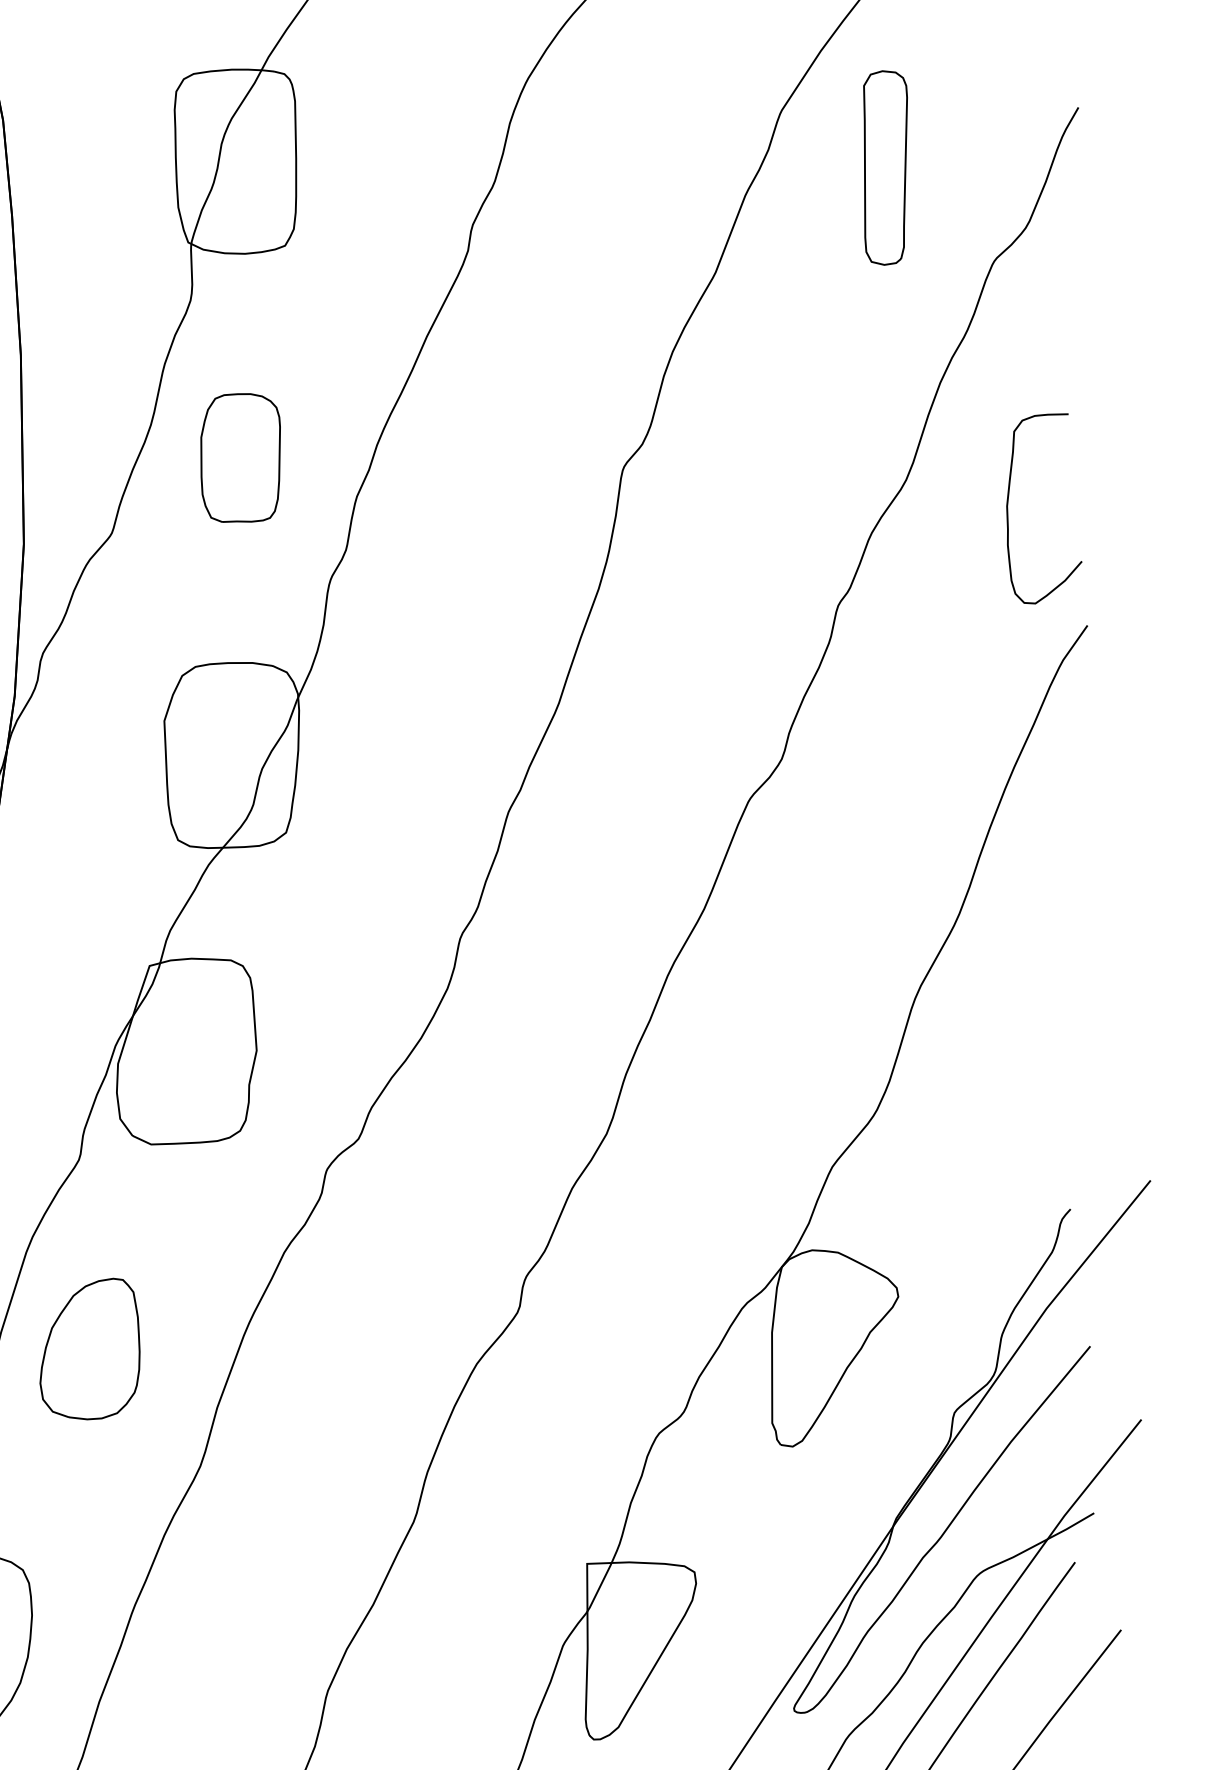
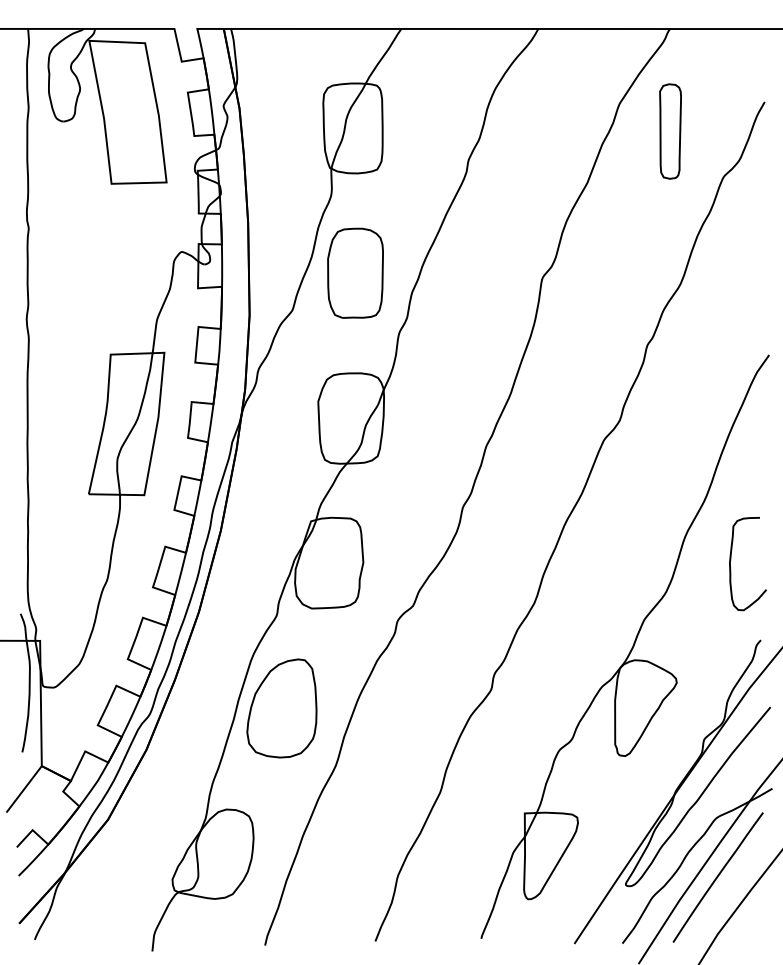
part: (240, 456) -> (355, 272), size x1.43
curve: (1010, 501) -> (731, 560), moved
part: (89, 1349) -> (281, 708), size x1.43

